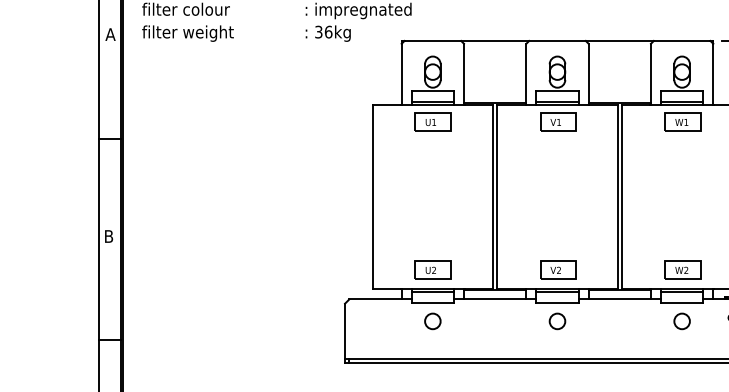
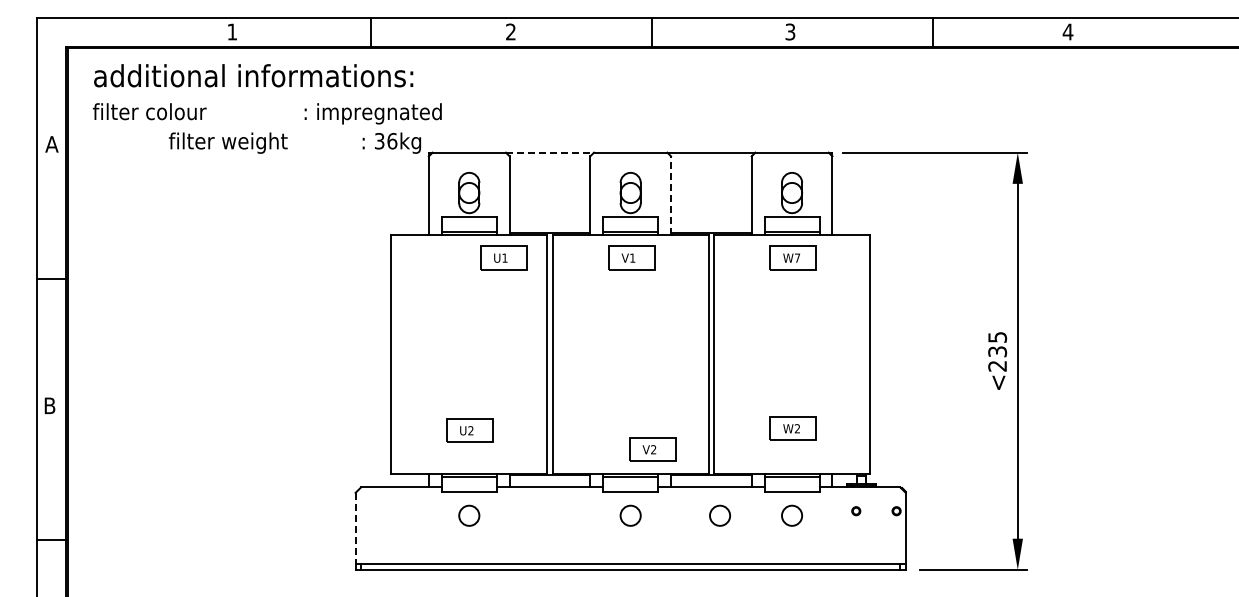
text: (188, 33) -> (228, 142), moved
text: (327, 33) -> (391, 142), moved
line: (495, 40) -> (550, 152), solid -> dashed
line: (589, 74) -> (671, 195), solid -> dashed
part: (433, 121) -> (503, 257), moved
text: (686, 121) -> (797, 257), W1 -> W7
part: (433, 270) -> (469, 430), moved
part: (558, 270) -> (652, 449), moved
part: (682, 270) -> (792, 428), moved
circle: (626, 321) -> (720, 515), added
line: (344, 331) -> (355, 528), solid -> dashed

